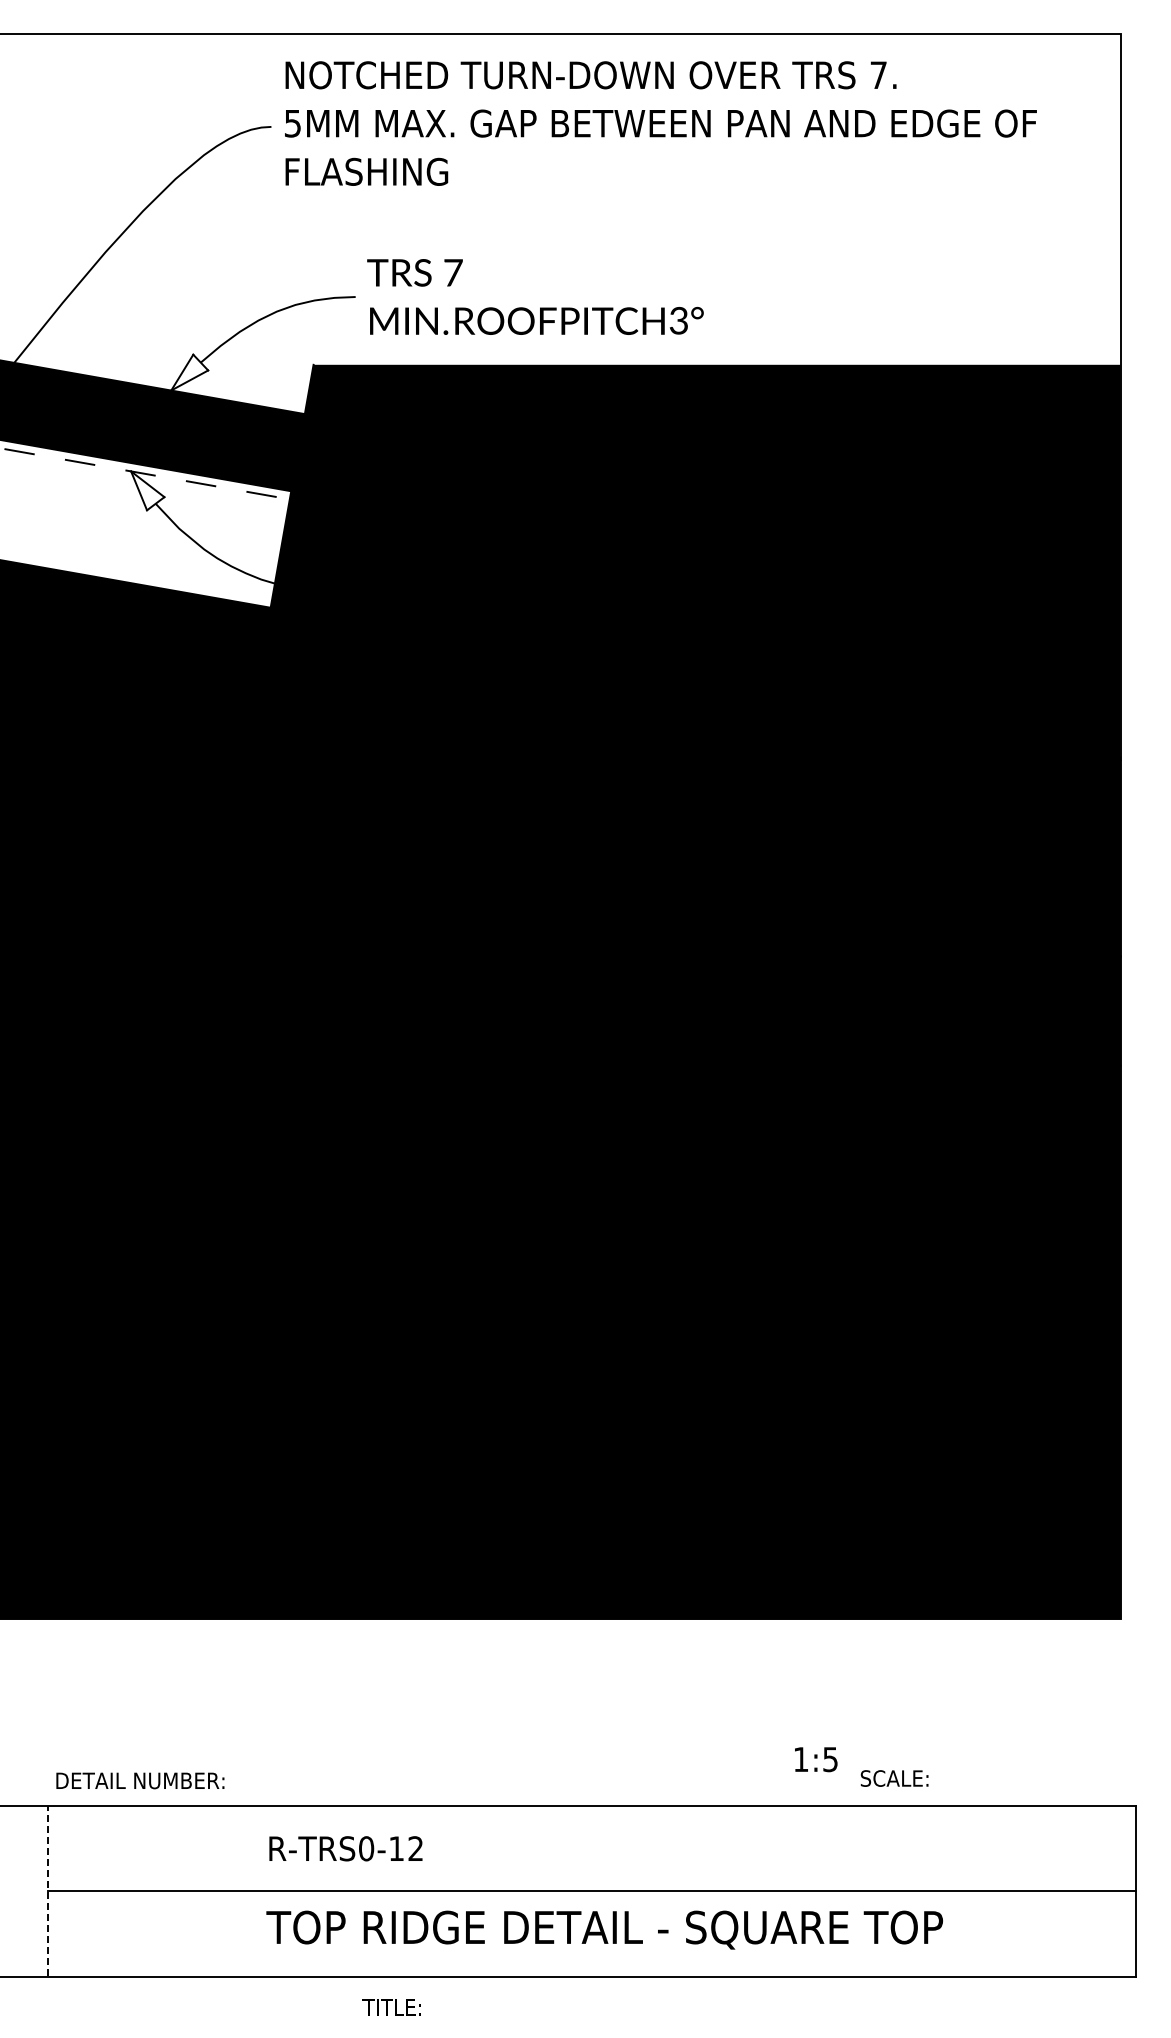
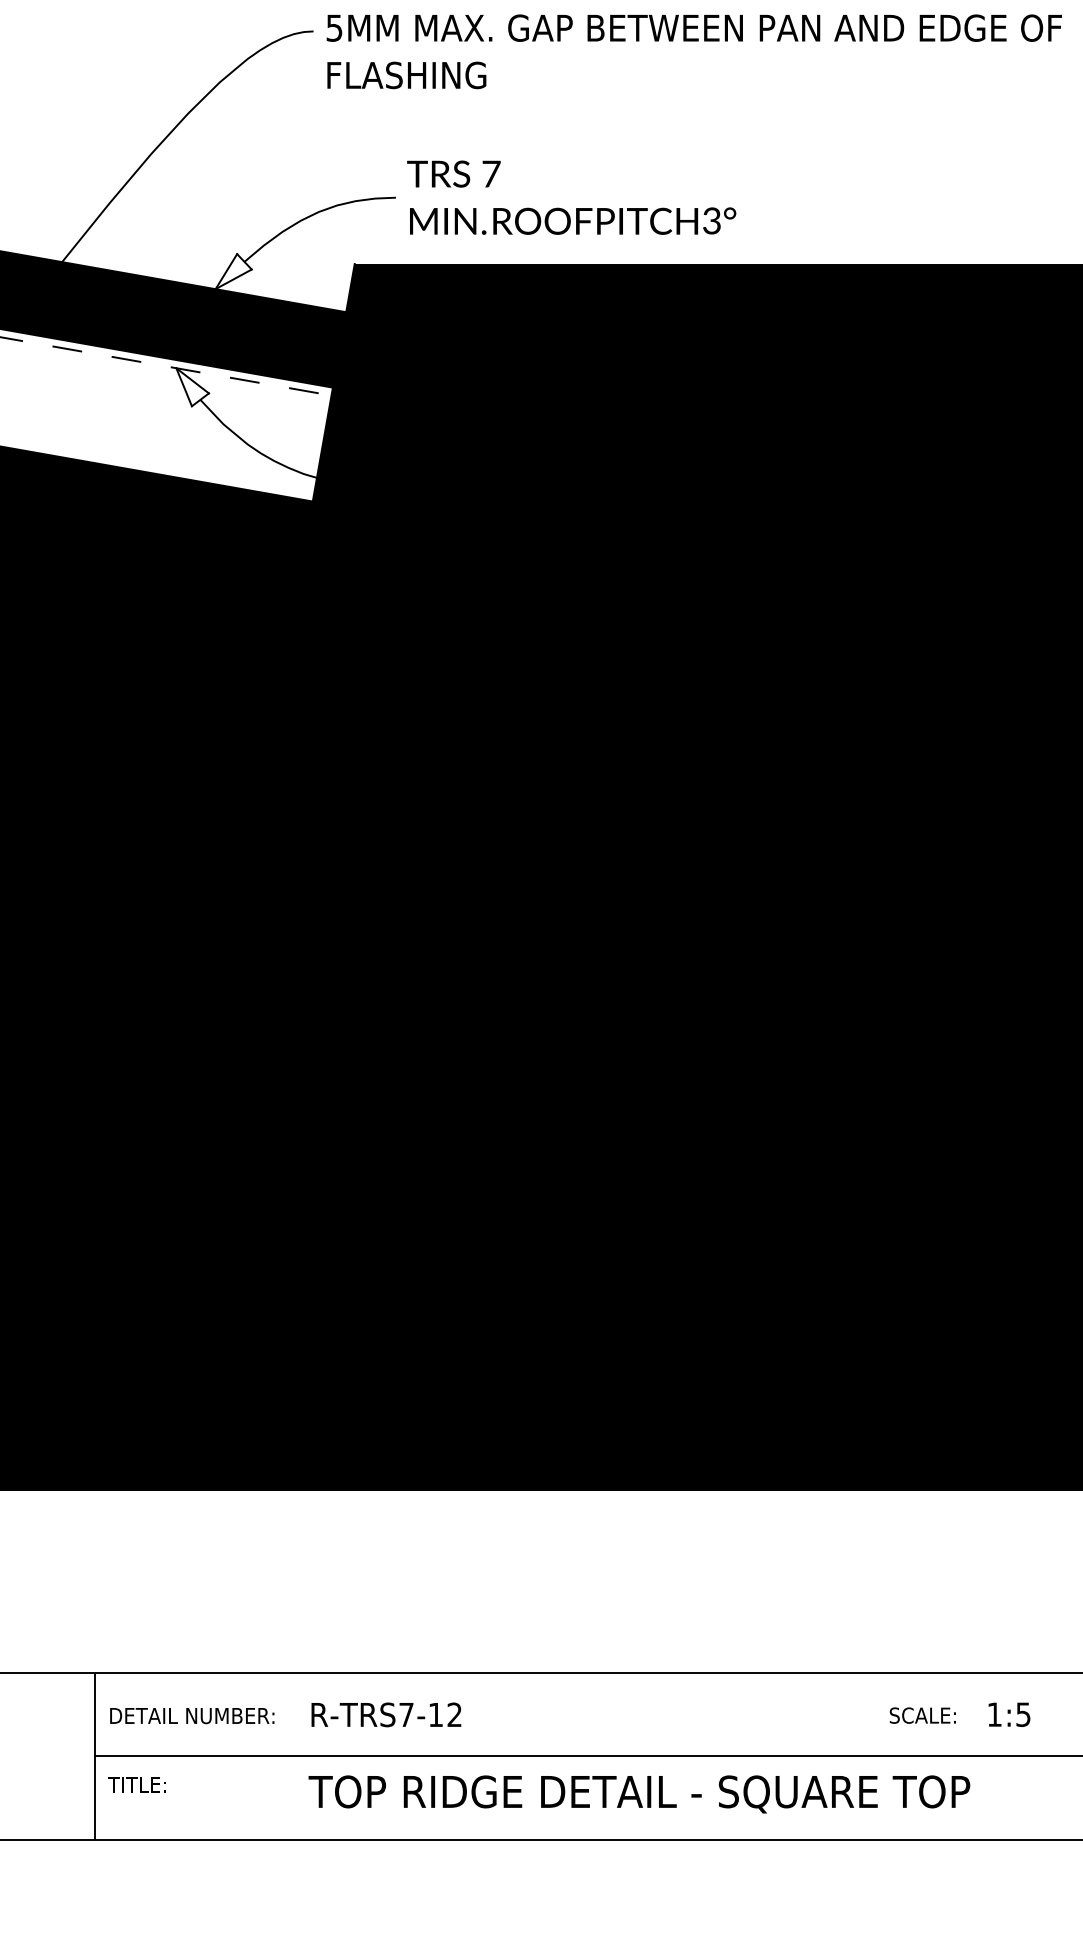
text: (816, 1759) -> (1009, 1714), moved
text: (894, 1778) -> (922, 1715), moved
text: (140, 1780) -> (192, 1715), moved
text: (366, 1848) -> (406, 1714), R-TRS0-12 -> R-TRS7-12
line: (48, 1890) -> (95, 1755), dashed -> solid
text: (391, 2007) -> (136, 1785), moved

